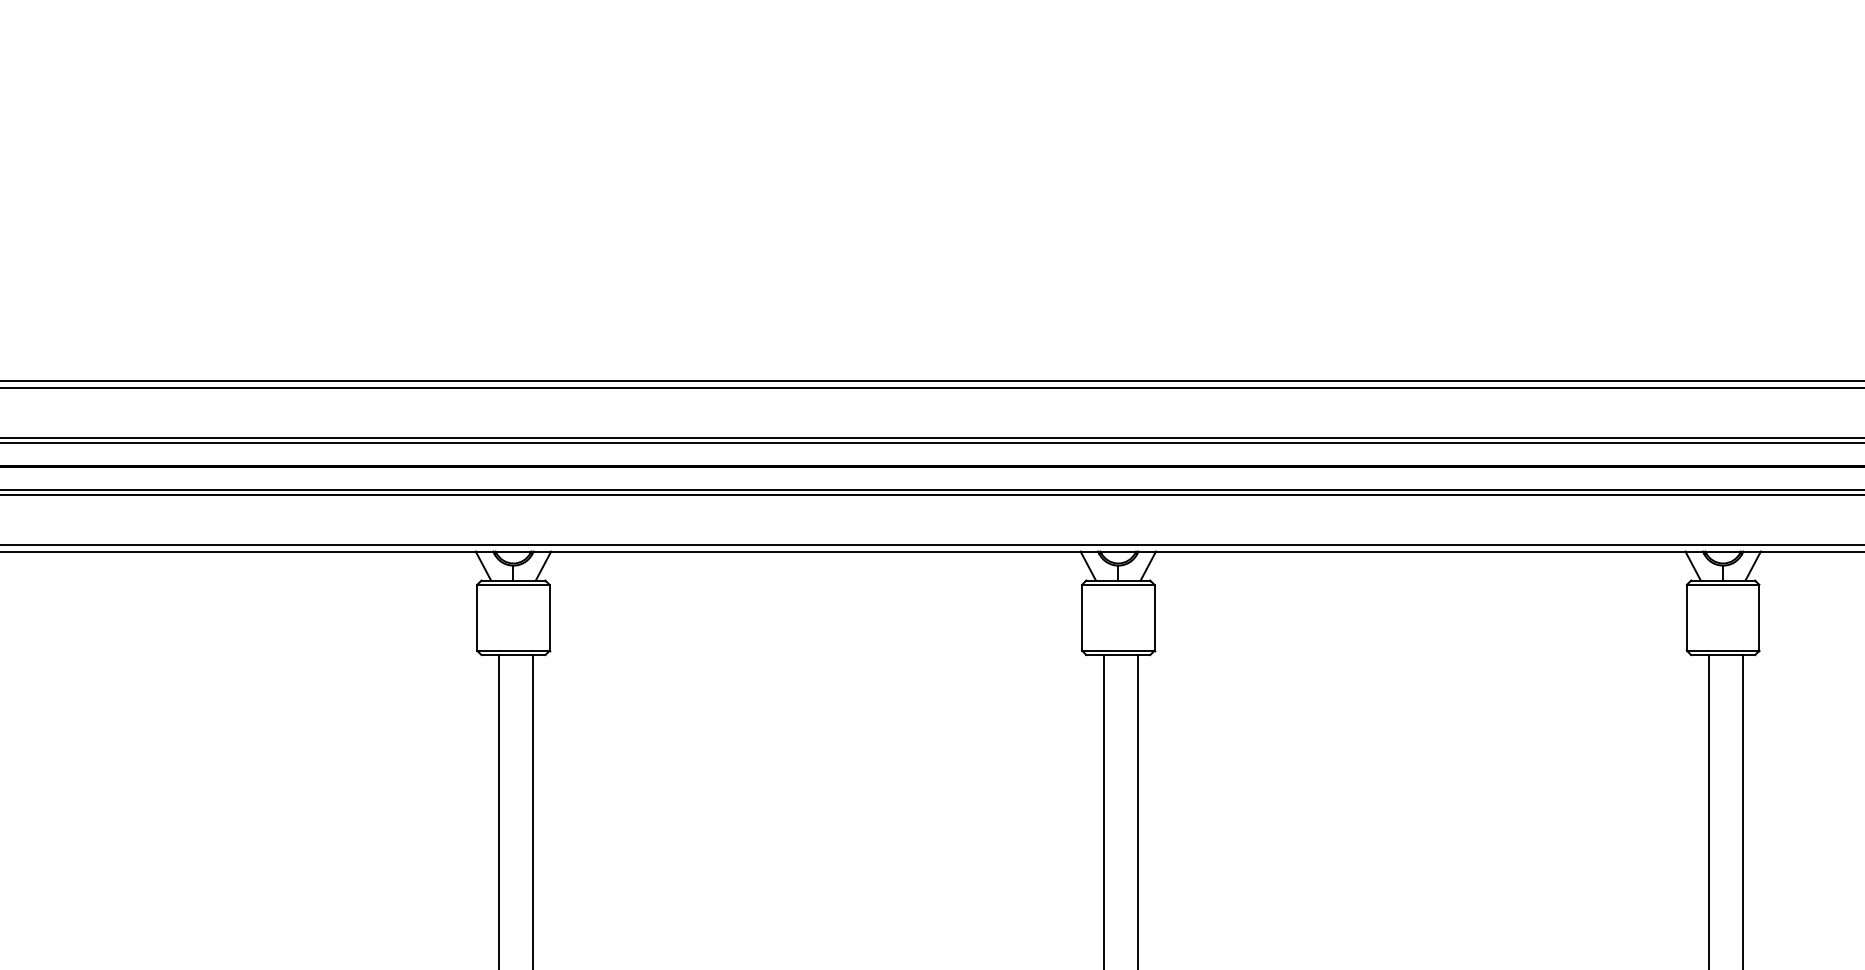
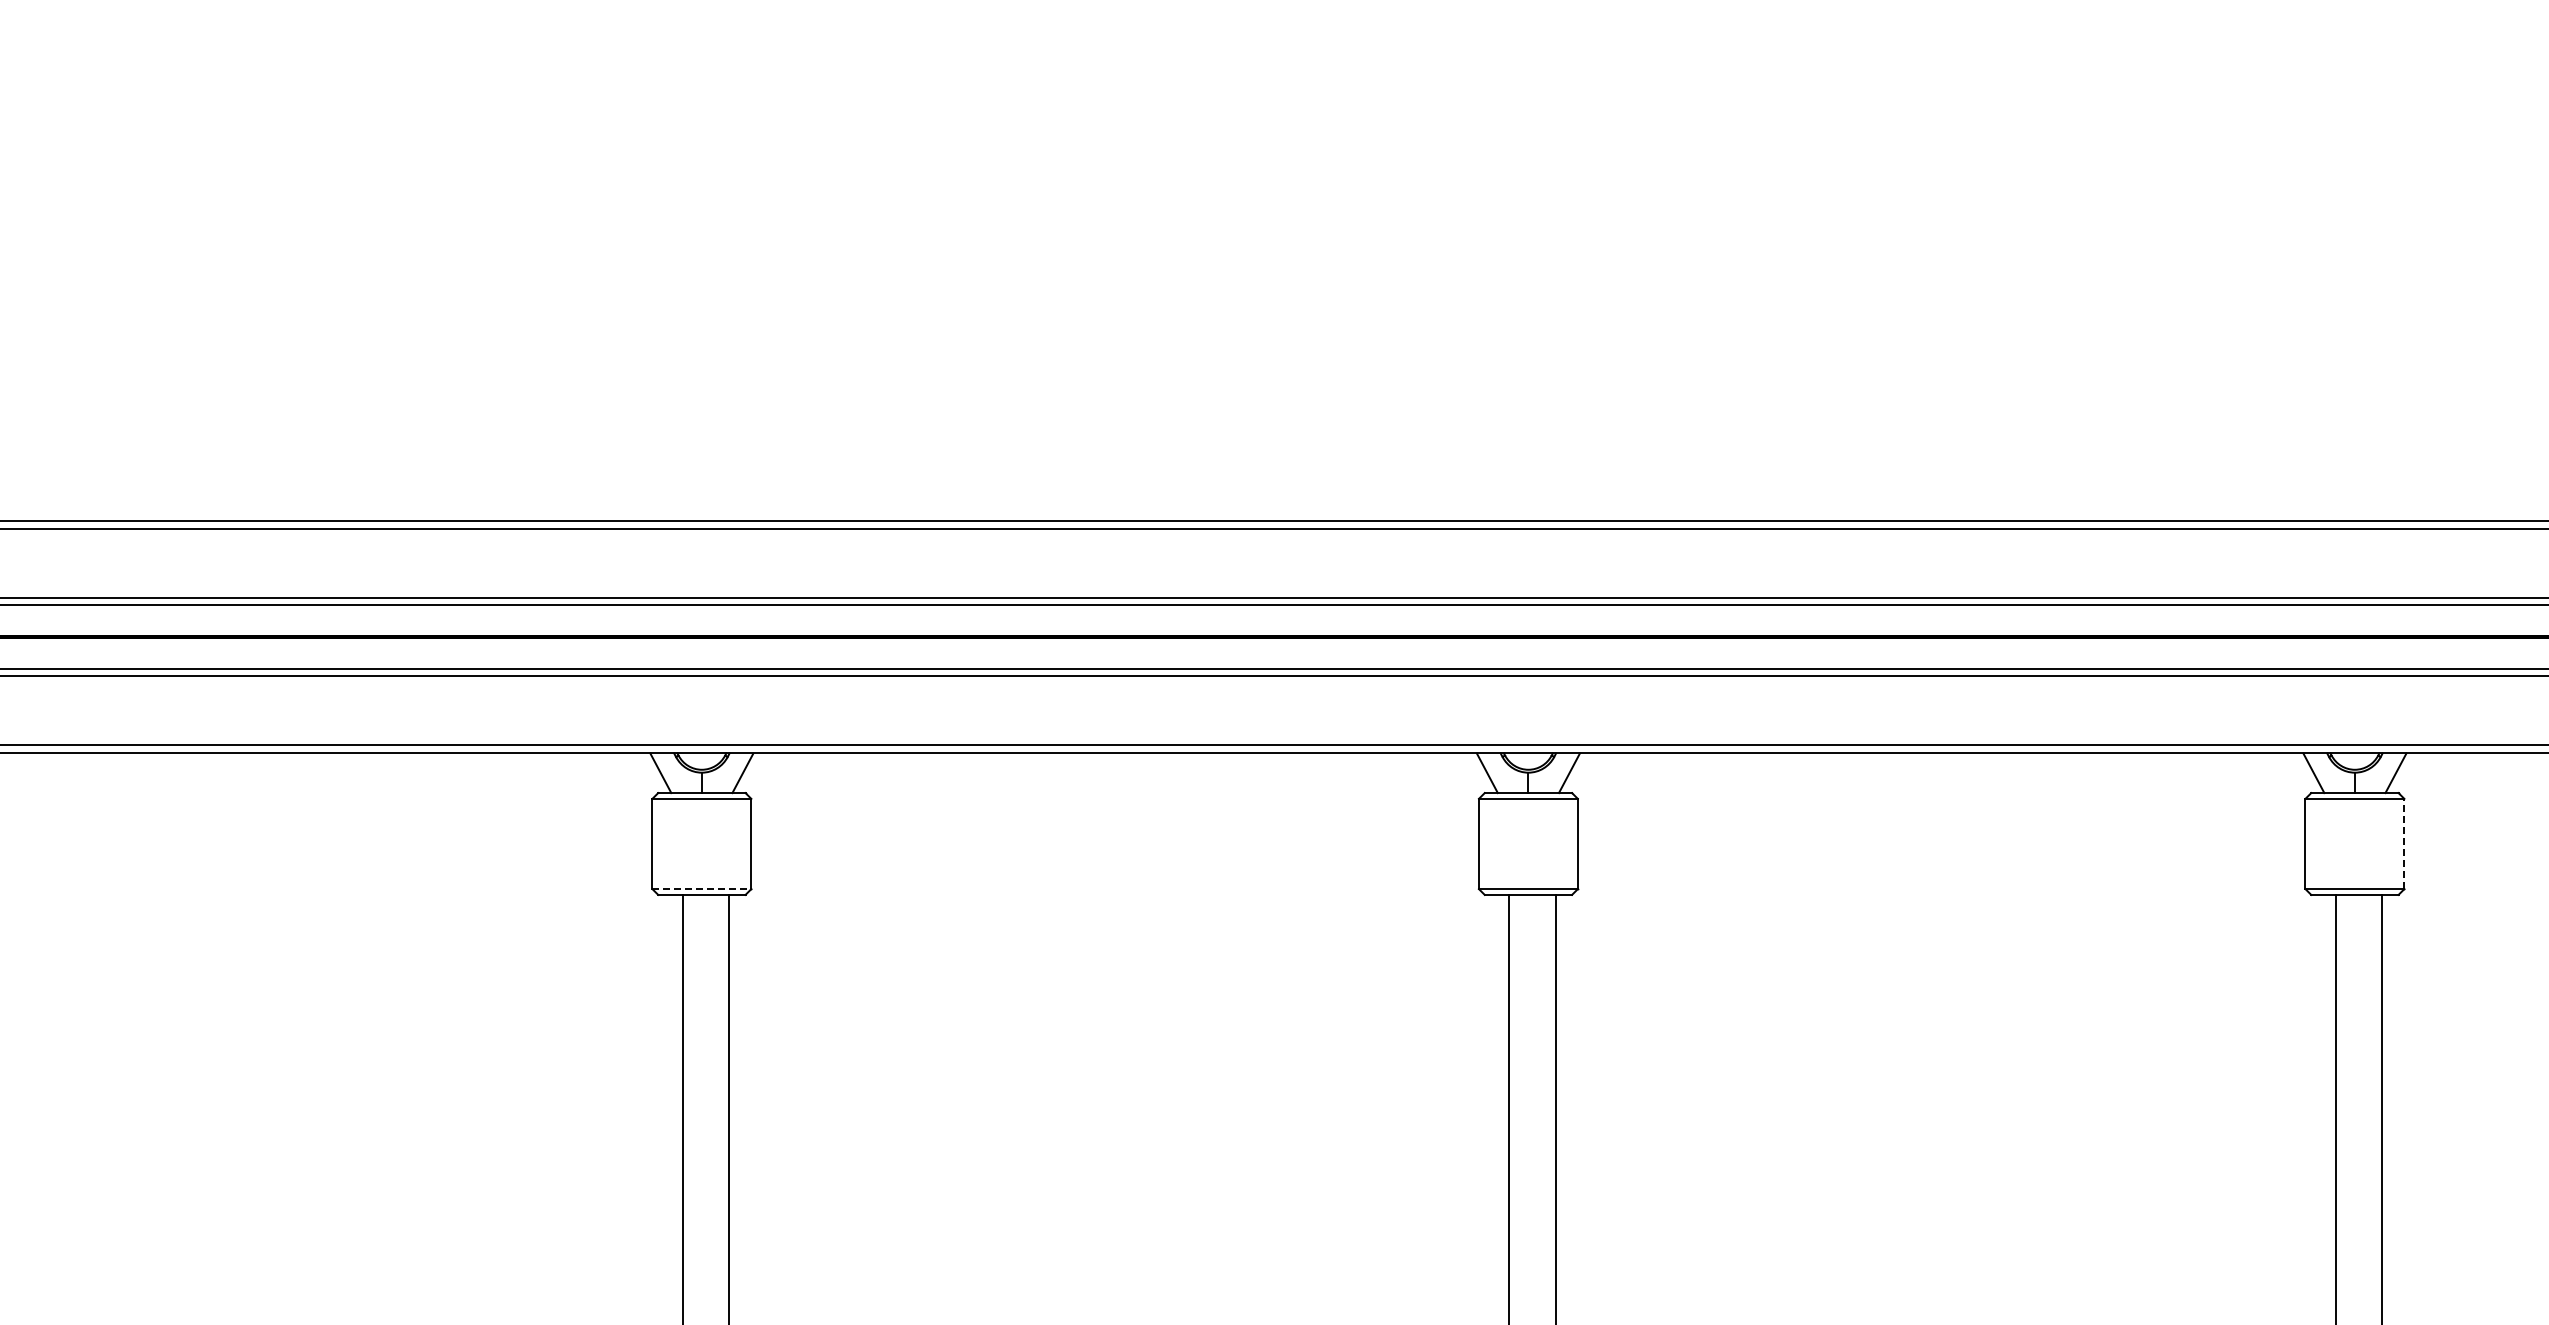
line: (1759, 617) -> (2404, 843), solid -> dashed
line: (513, 651) -> (702, 889), solid -> dashed

